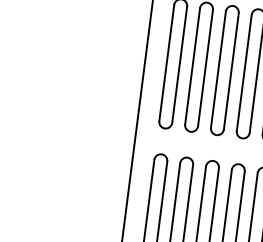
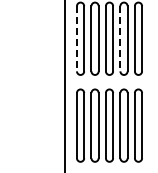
line: (166, 62) -> (76, 38), solid -> dashed
line: (244, 72) -> (120, 38), solid -> dashed

